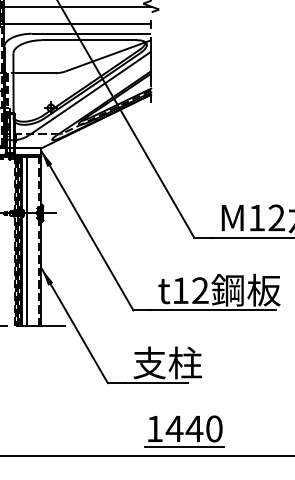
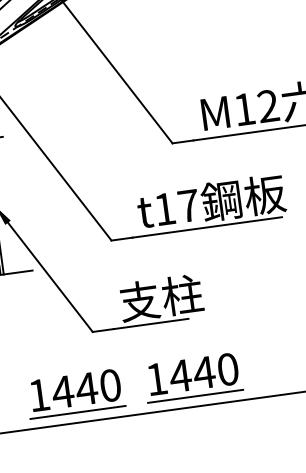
text: (200, 290) -> (188, 205), t12 -> t17
part: (86, 431) -> (75, 393), added

